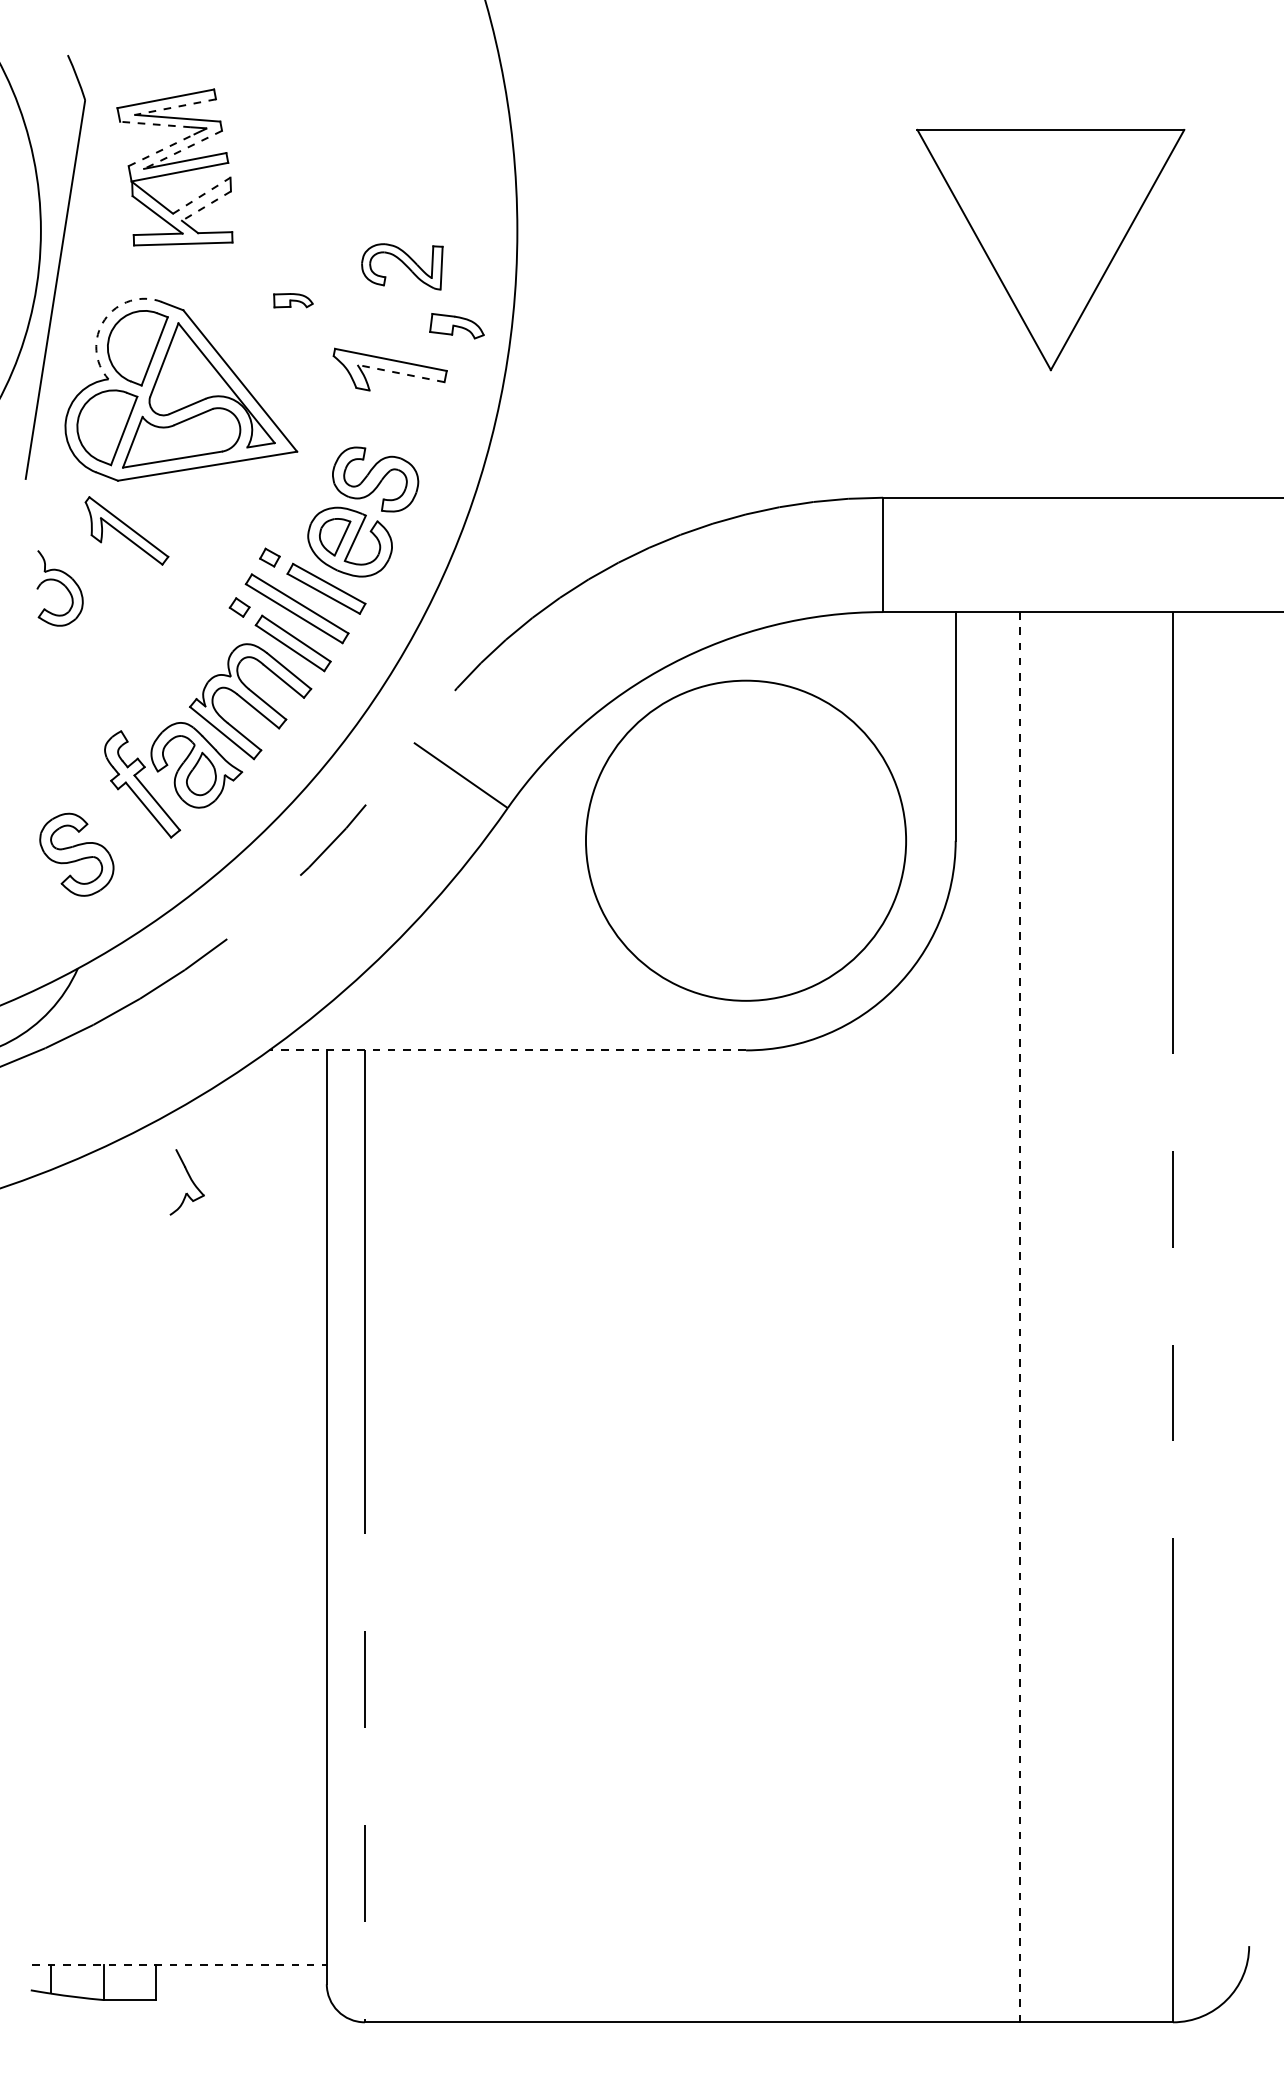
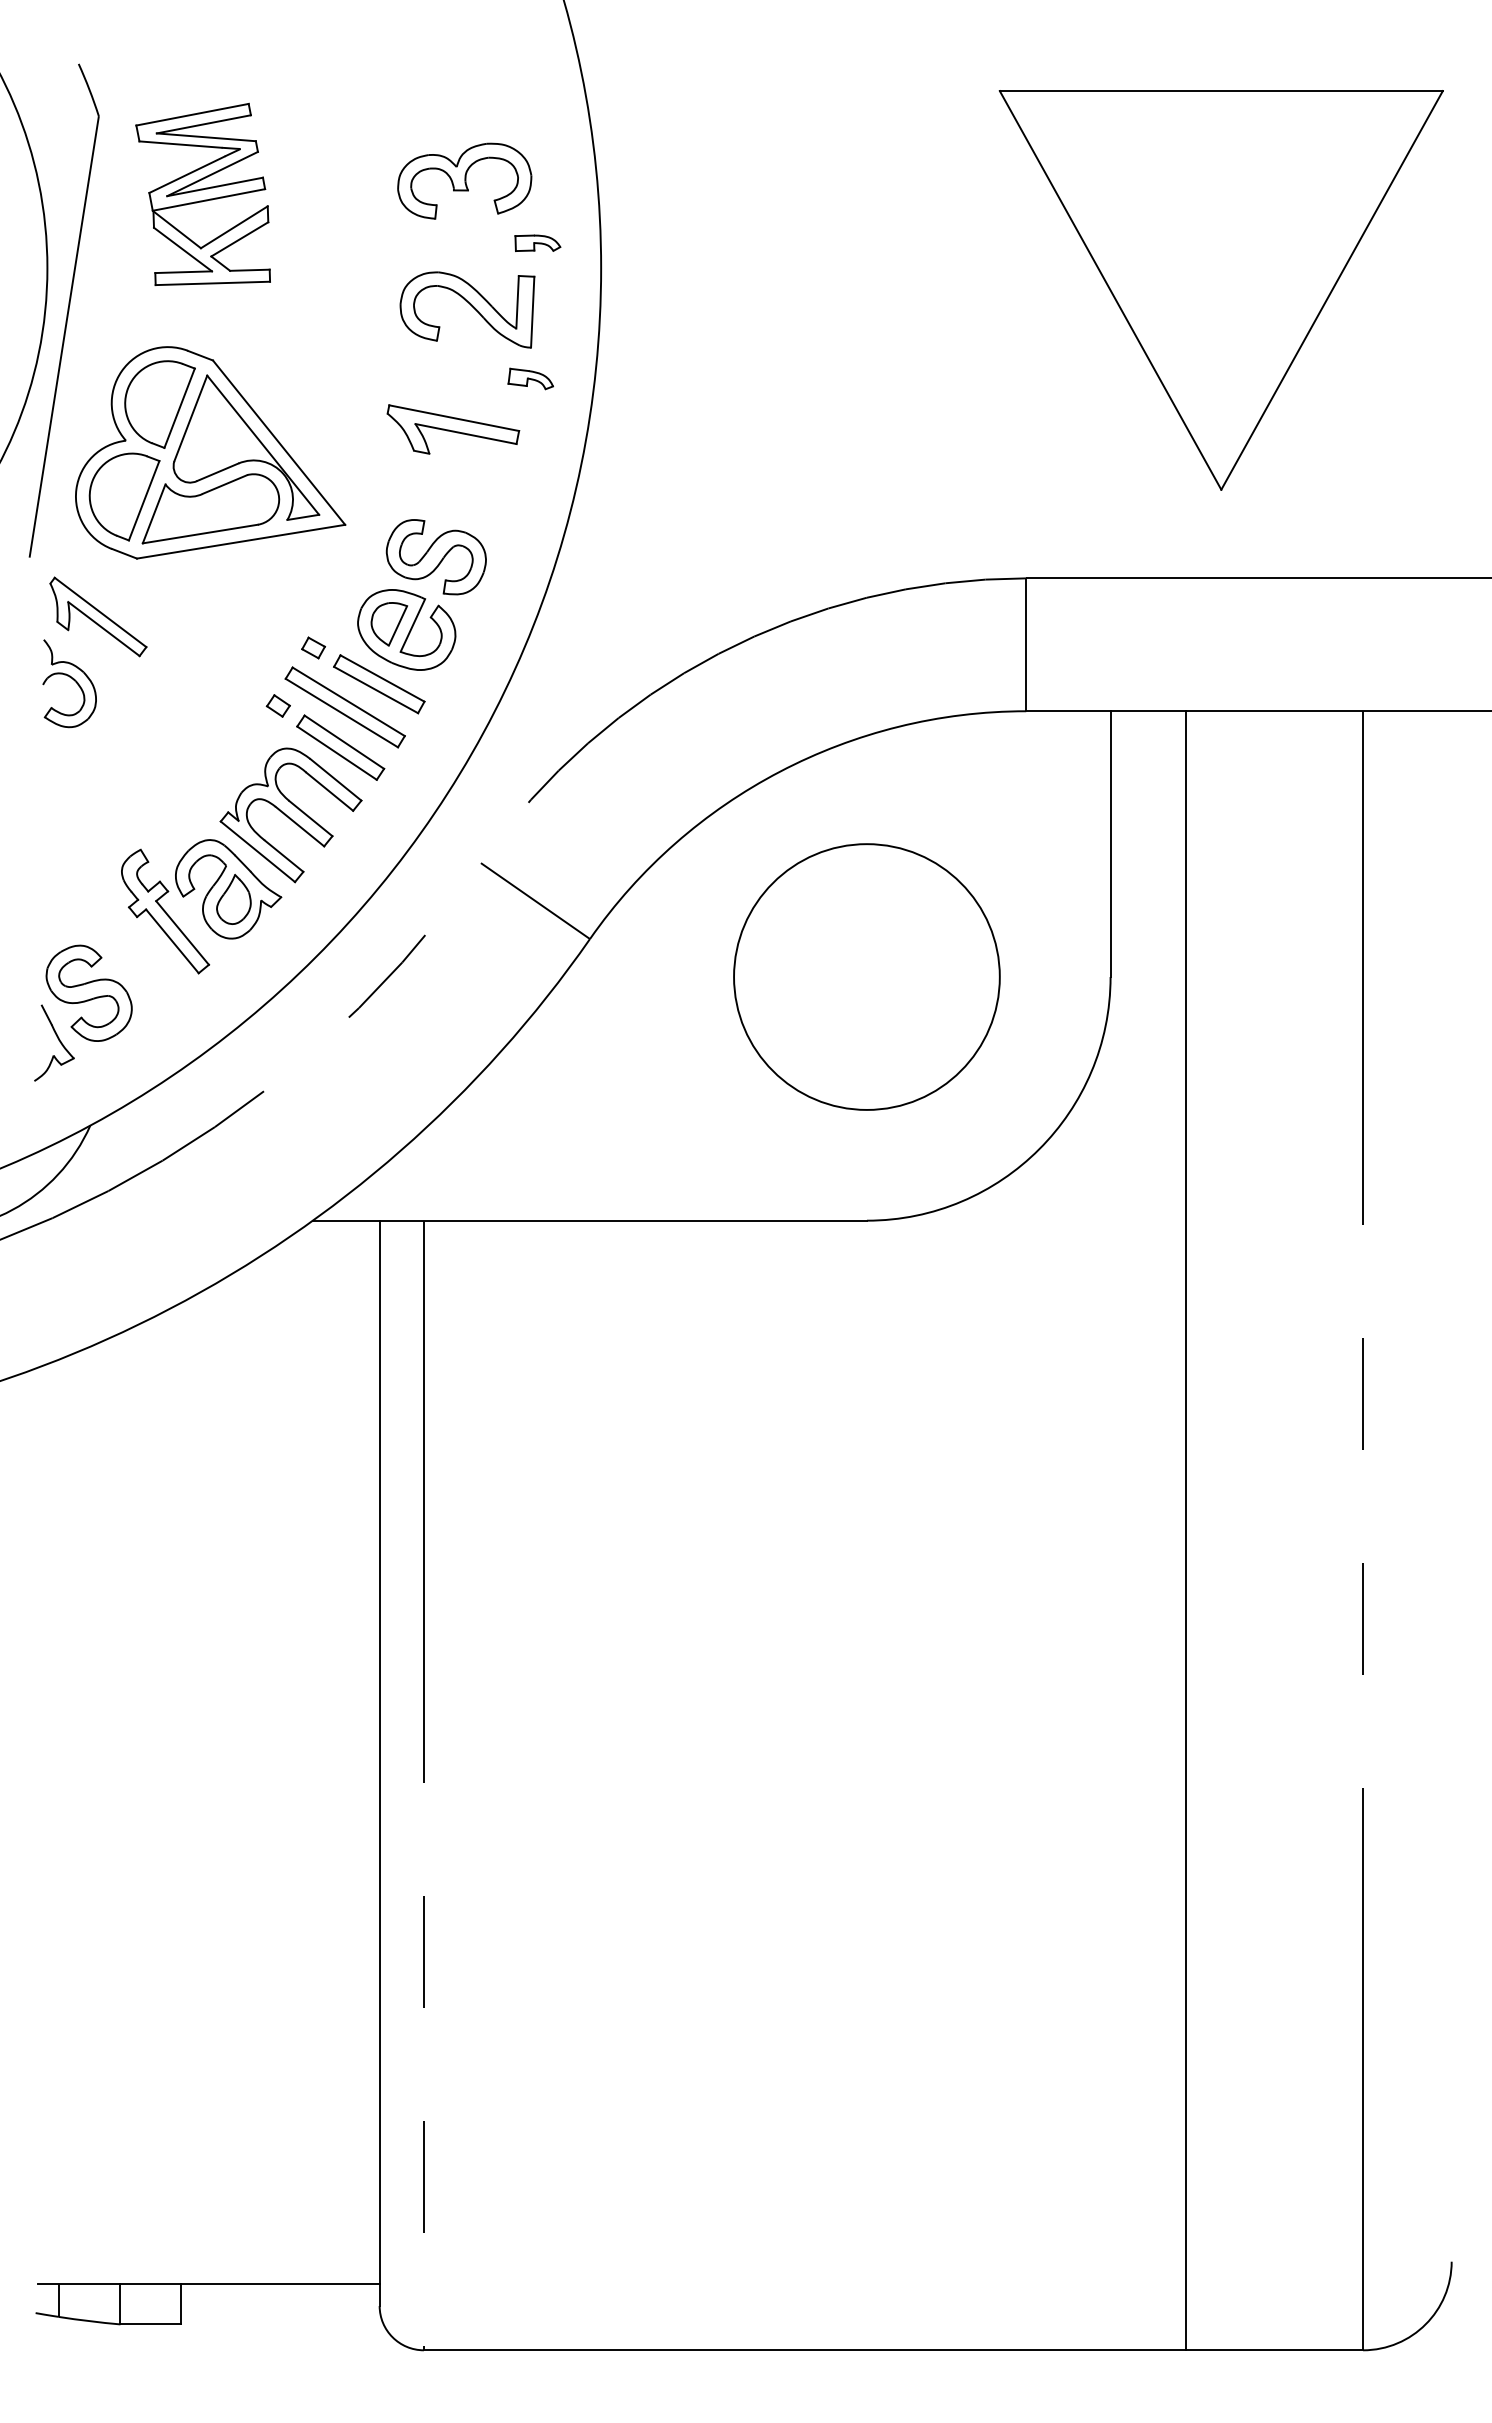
line: (175, 107) -> (203, 124), dashed -> solid
line: (155, 124) -> (180, 144), dashed -> solid
line: (161, 150) -> (187, 174), dashed -> solid
line: (182, 150) -> (212, 174), dashed -> solid
part: (399, 155) -> (464, 180), added
line: (201, 195) -> (234, 227), dashed -> solid
line: (206, 206) -> (239, 239), dashed -> solid
part: (1050, 250) -> (1220, 290), size x1.43
part: (402, 266) -> (467, 309), size x1.43
part: (293, 299) -> (537, 242), moved
arc: (104, 319) -> (121, 371), dashed -> solid
part: (456, 325) -> (530, 378), size x0.71
line: (401, 373) -> (466, 434), dashed -> solid
part: (127, 530) -> (98, 616), moved
circle: (745, 840) -> (866, 976), size x0.71
line: (507, 1050) -> (589, 1220), dashed -> solid
part: (187, 1181) -> (54, 1042), moved
line: (1020, 1316) -> (1185, 1530), dashed -> solid
line: (180, 1964) -> (209, 2283), dashed -> solid

